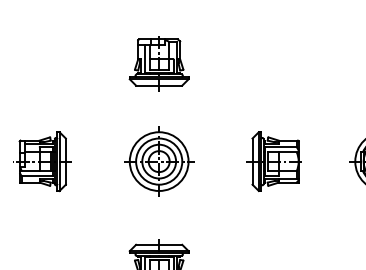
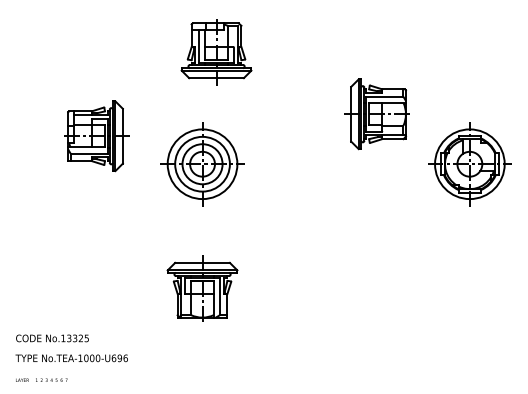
part: (159, 63) -> (216, 52), moved
part: (43, 161) -> (96, 136), moved
part: (273, 161) -> (376, 114), moved

